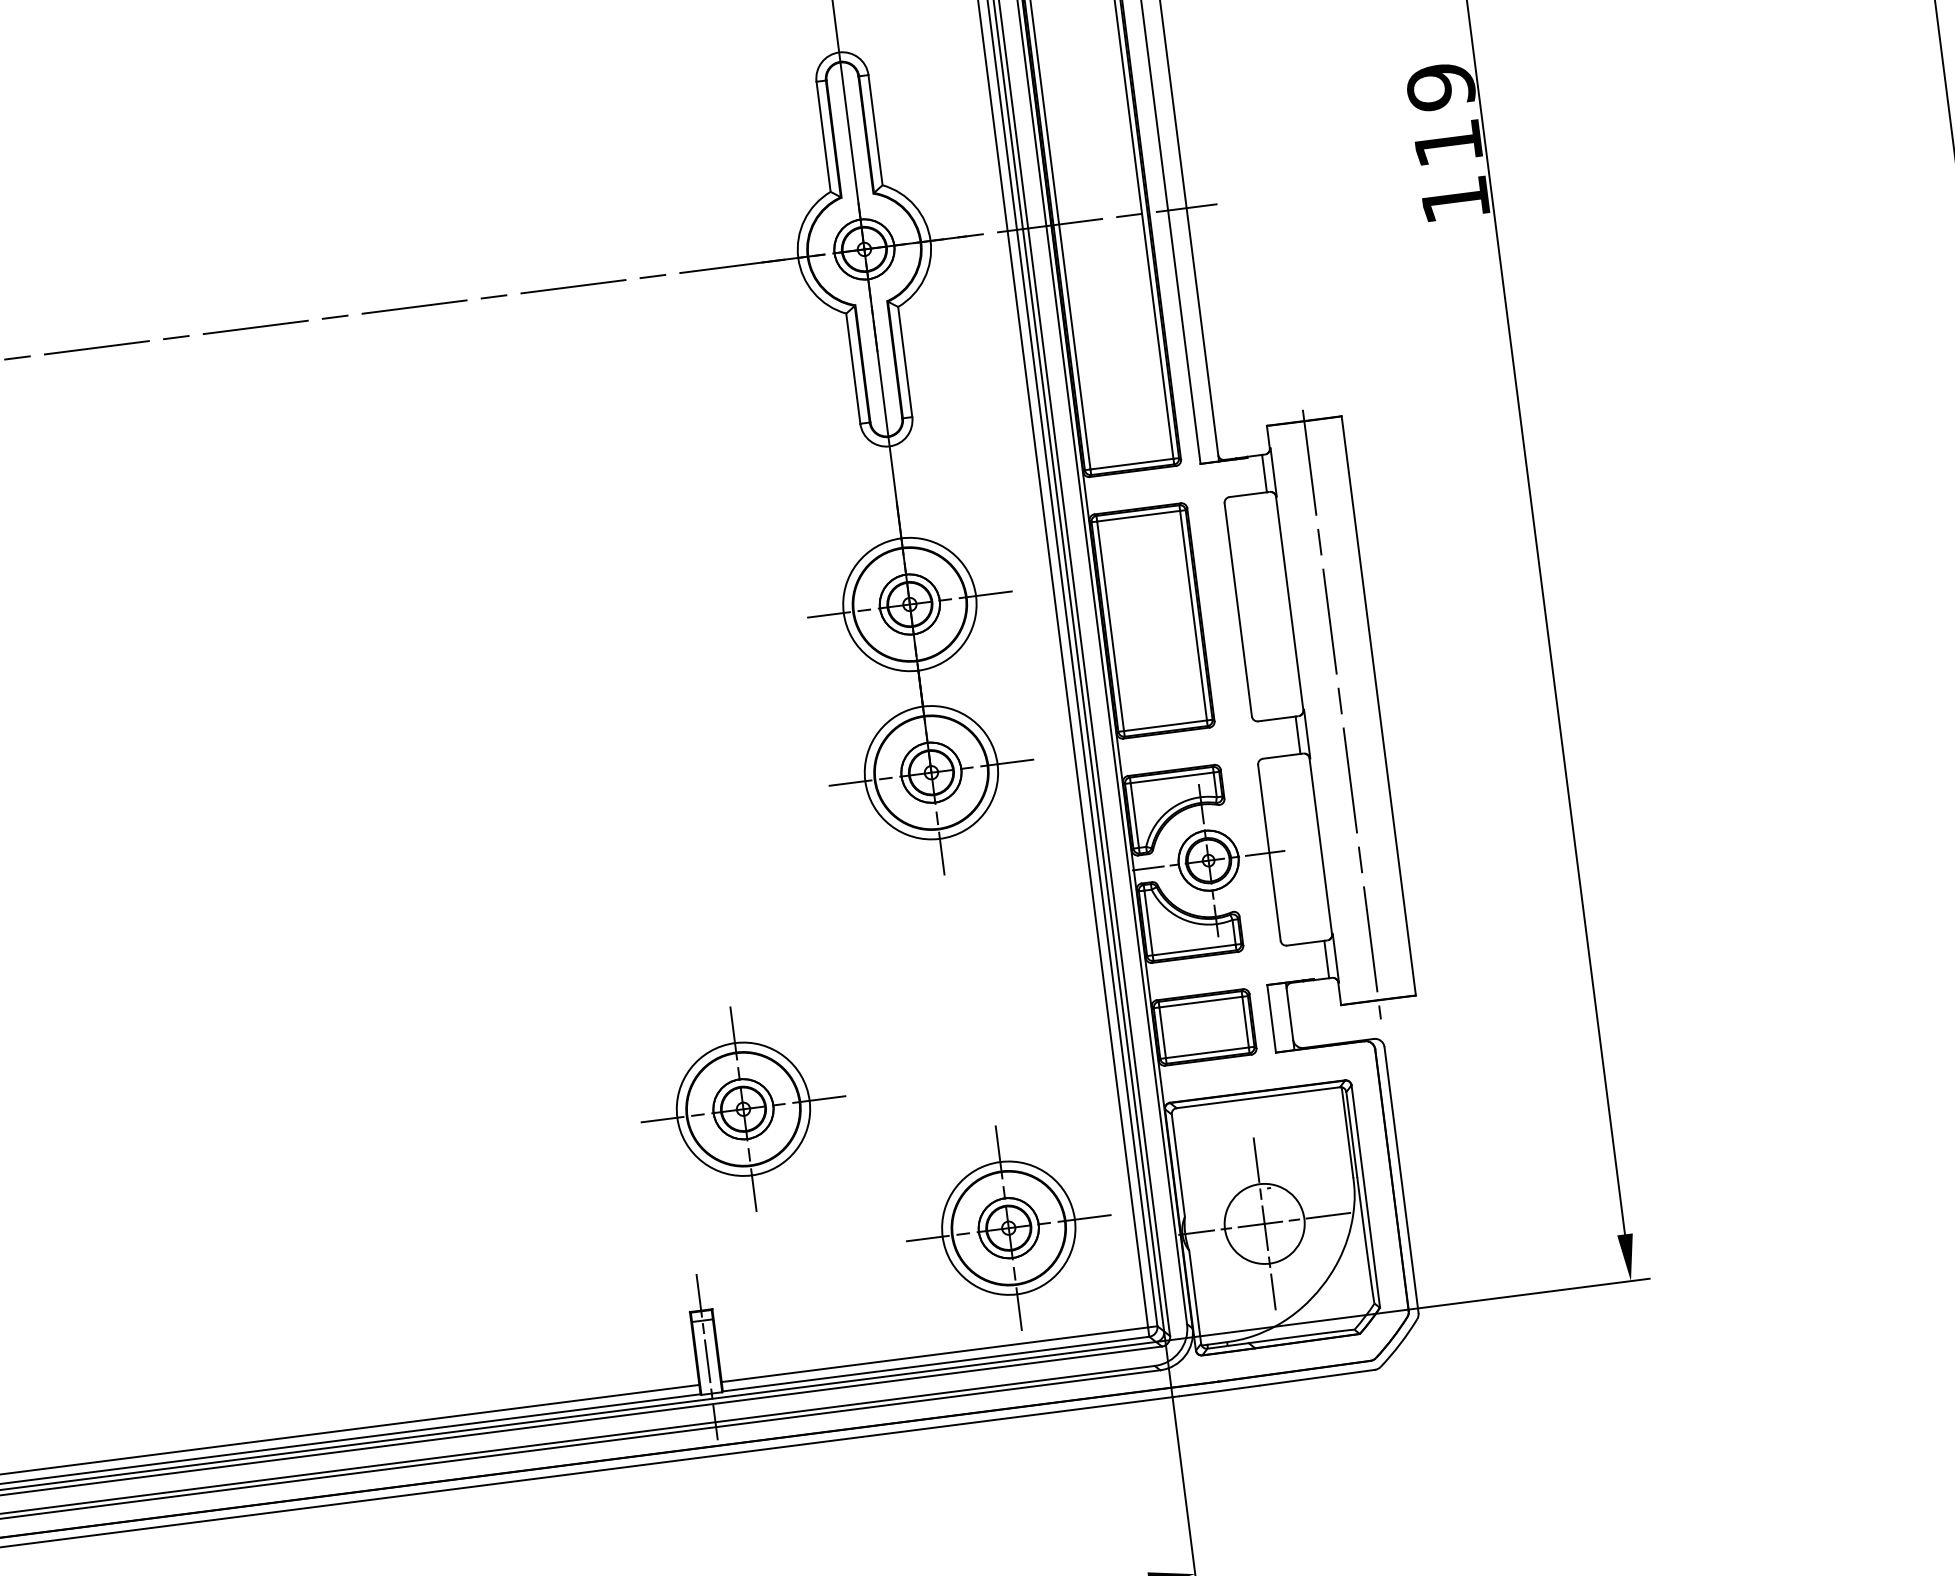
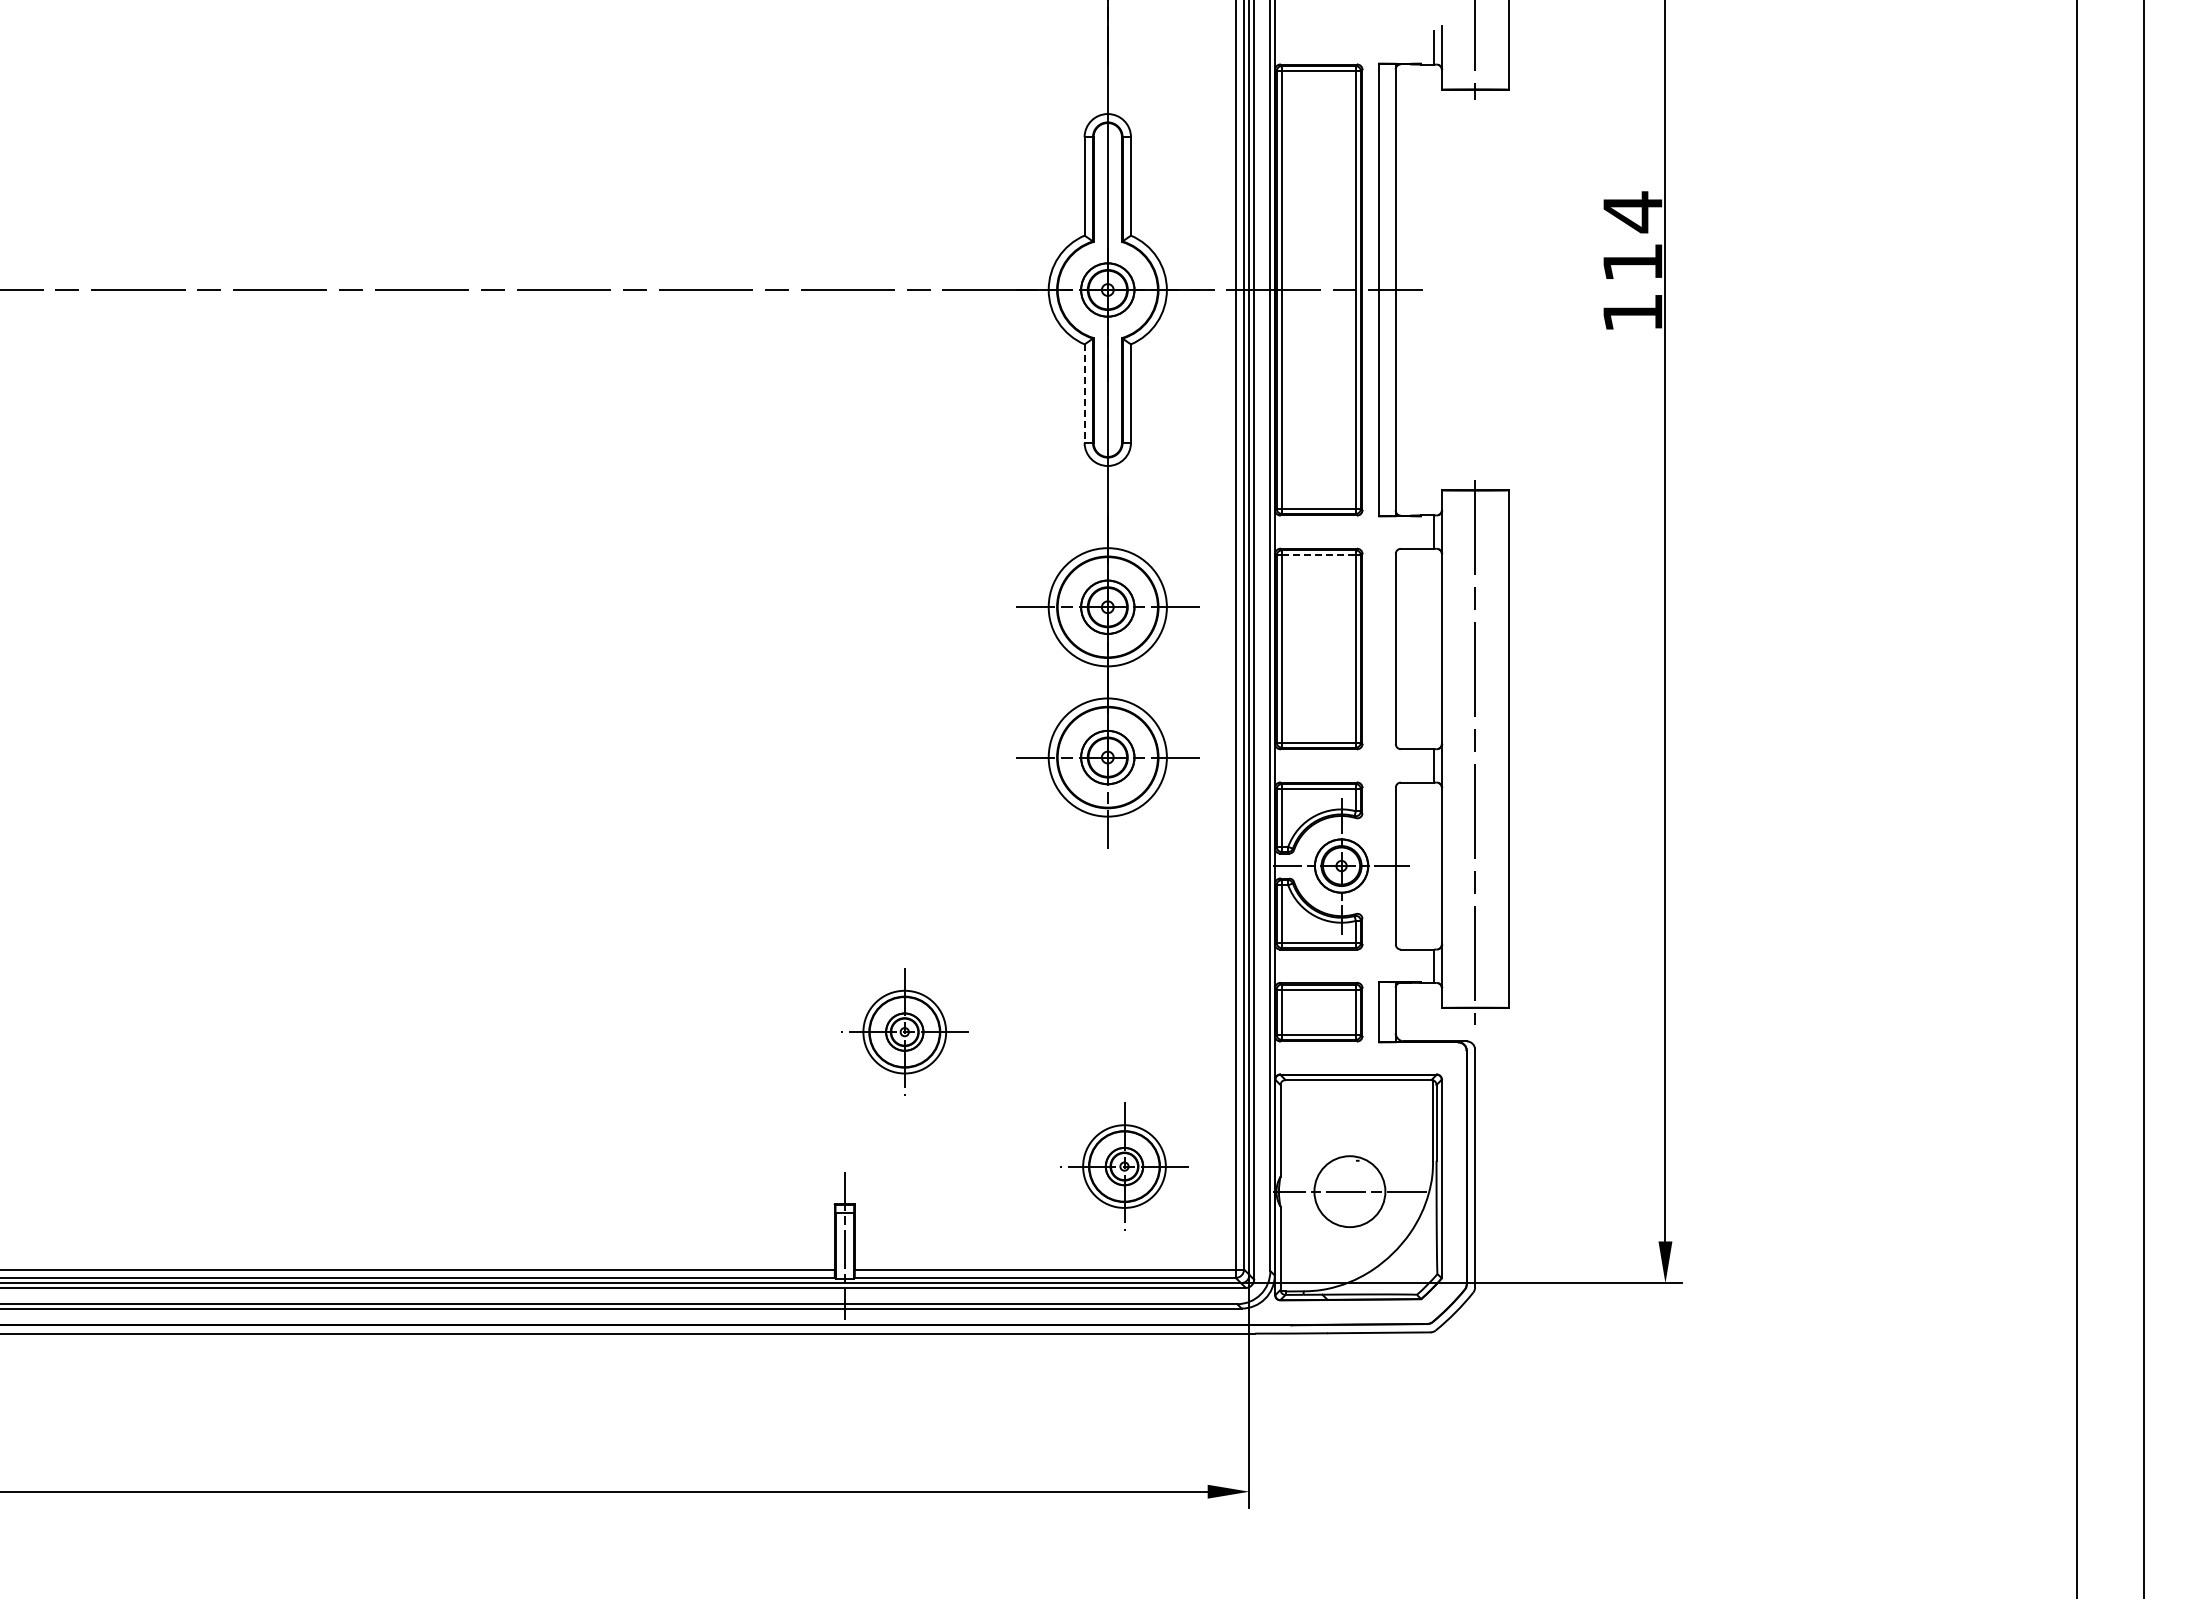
text: (1440, 87) -> (1632, 212), 119 -> 114
line: (853, 369) -> (1084, 394), solid -> dashed
line: (1139, 516) -> (1319, 555), solid -> dashed
part: (743, 1108) -> (904, 1031), size x0.7
line: (1264, 1223) -> (1349, 1191), removed
part: (1008, 1228) -> (1124, 1166), size x0.7

